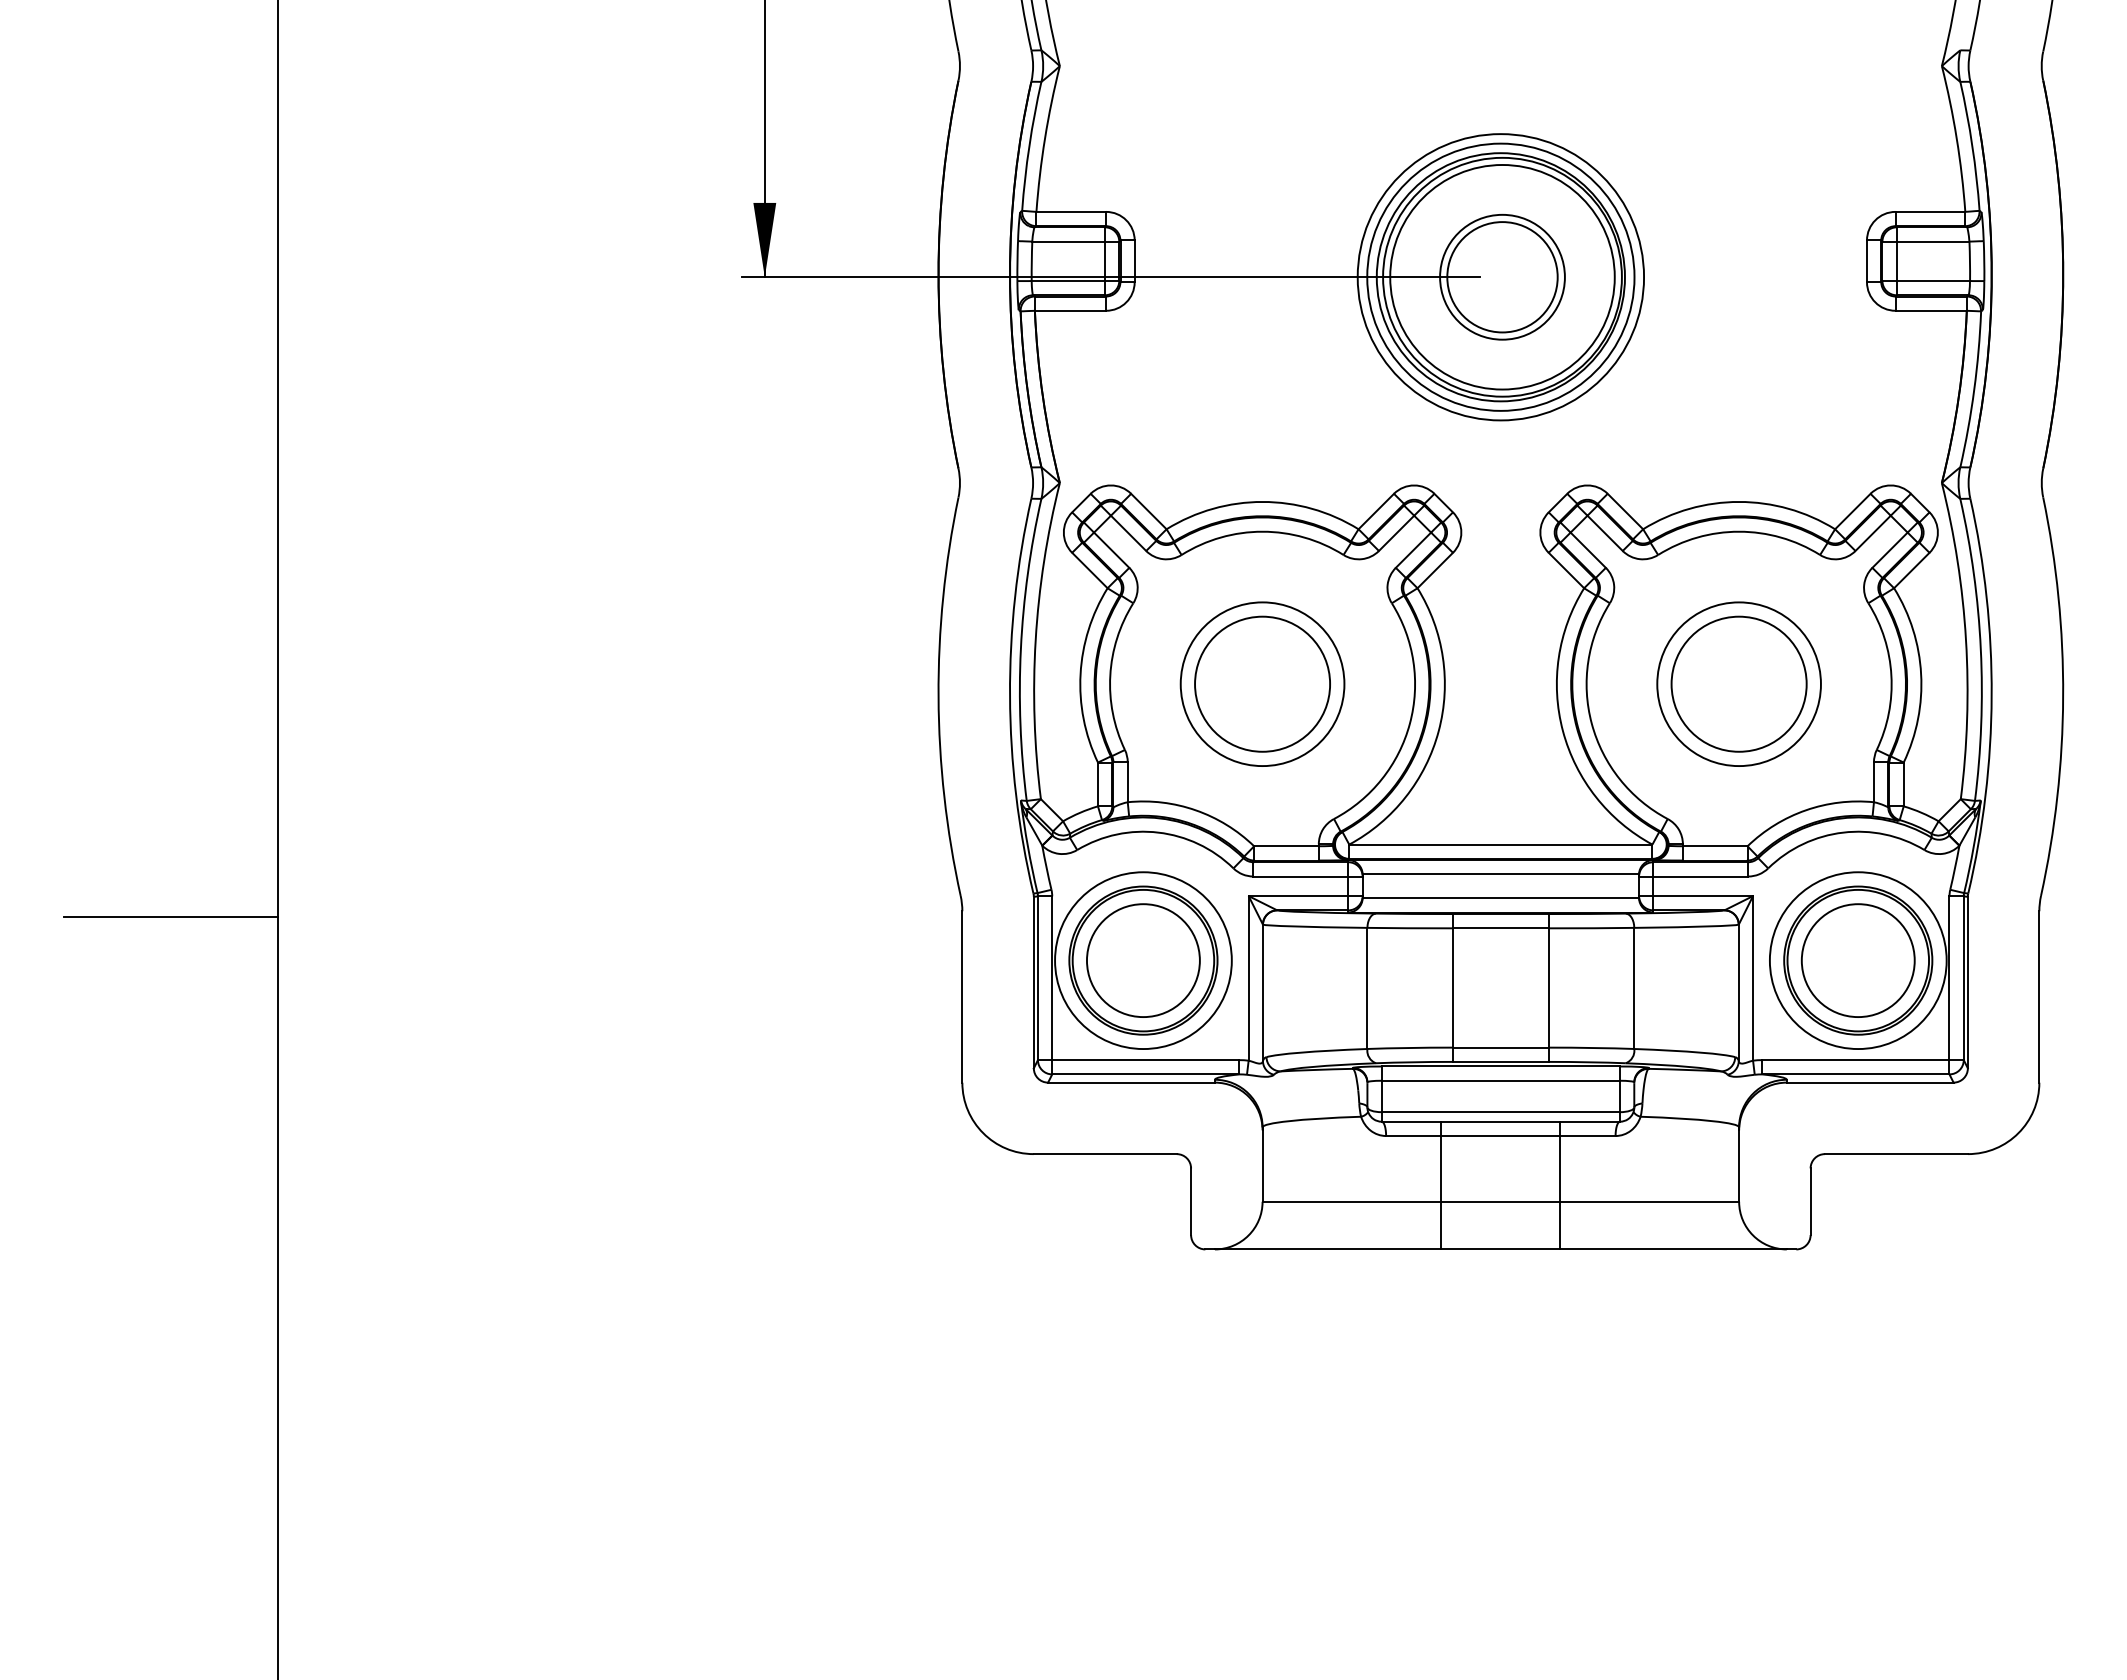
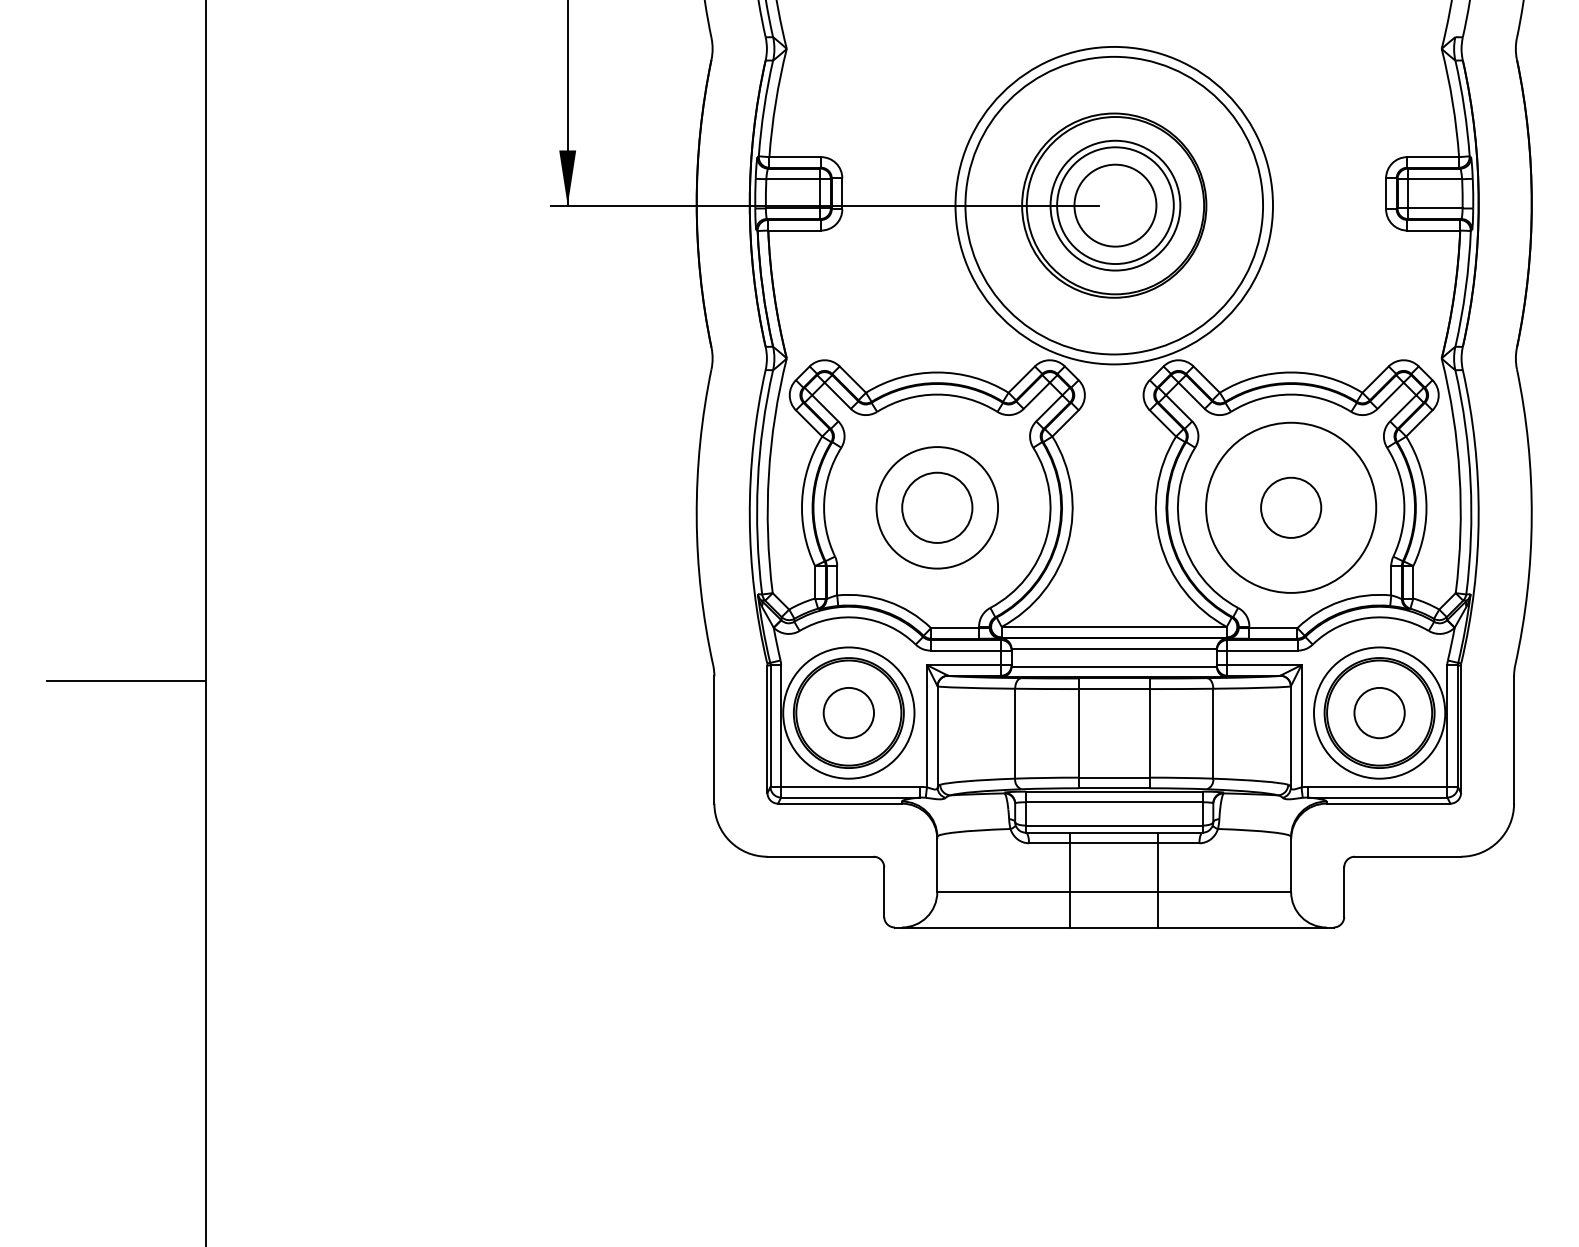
circle: (1500, 276) -> (1113, 205), size x1.6
circle: (1502, 276) -> (1115, 205), size x1.4
circle: (1500, 277) -> (1113, 205), size x1.4
circle: (1502, 277) -> (1115, 205), size x0.7
circle: (1262, 683) -> (937, 507), size x0.7
circle: (1738, 683) -> (1290, 507), size x0.6
circle: (1738, 684) -> (1290, 508), size x1.4
circle: (1142, 960) -> (848, 712), size x0.6
circle: (1857, 960) -> (1379, 712), size x0.6

